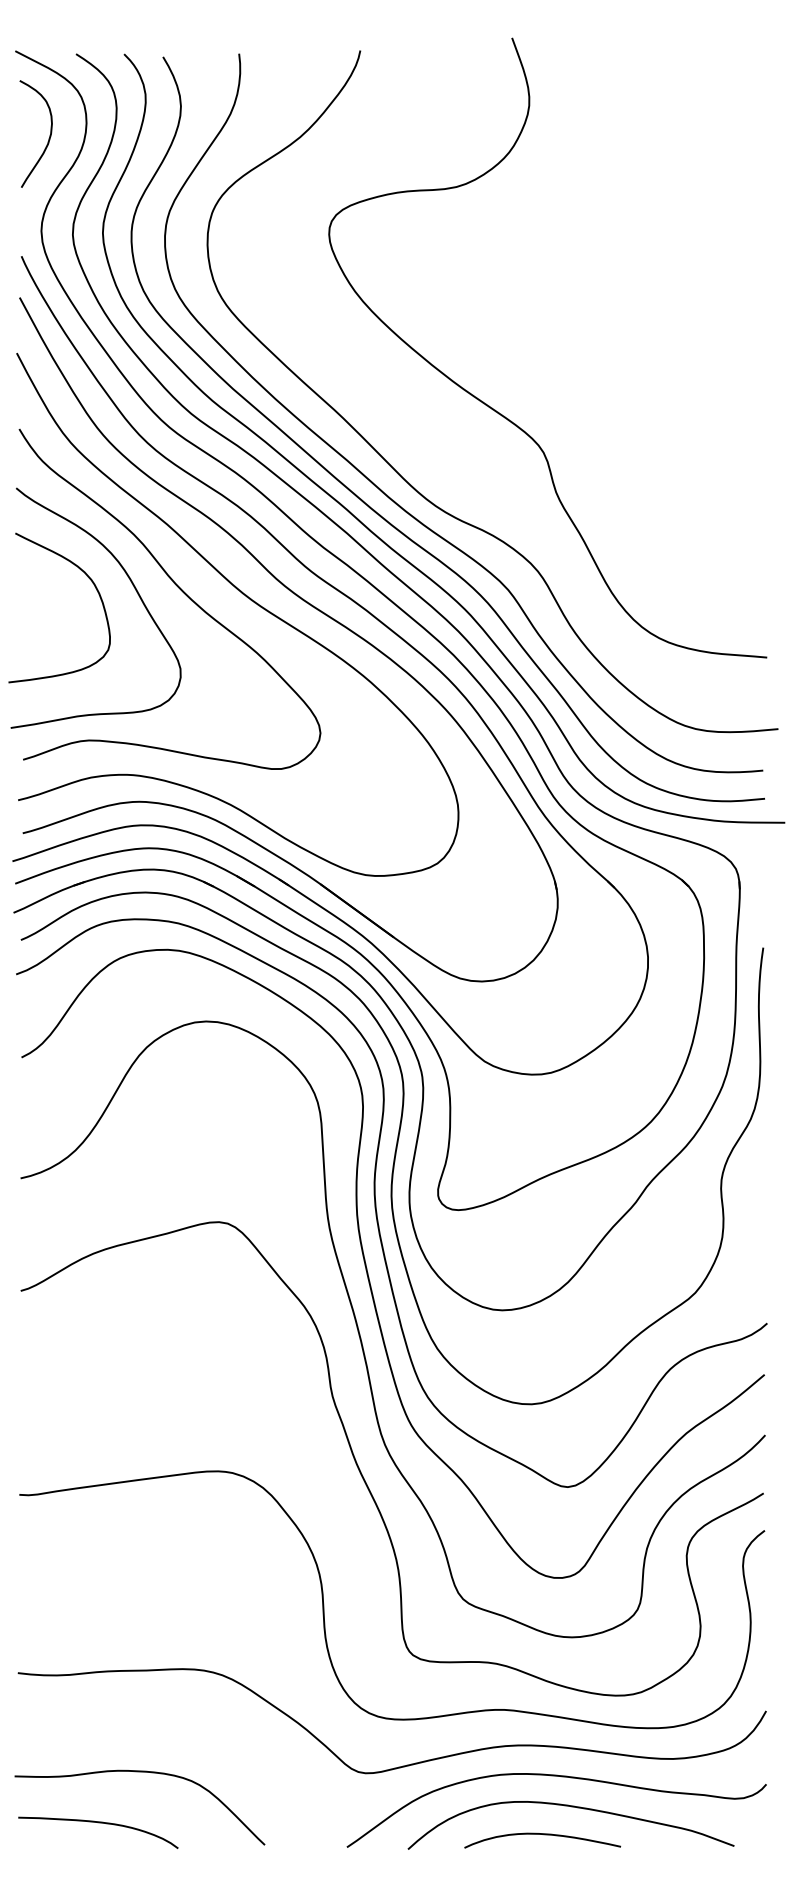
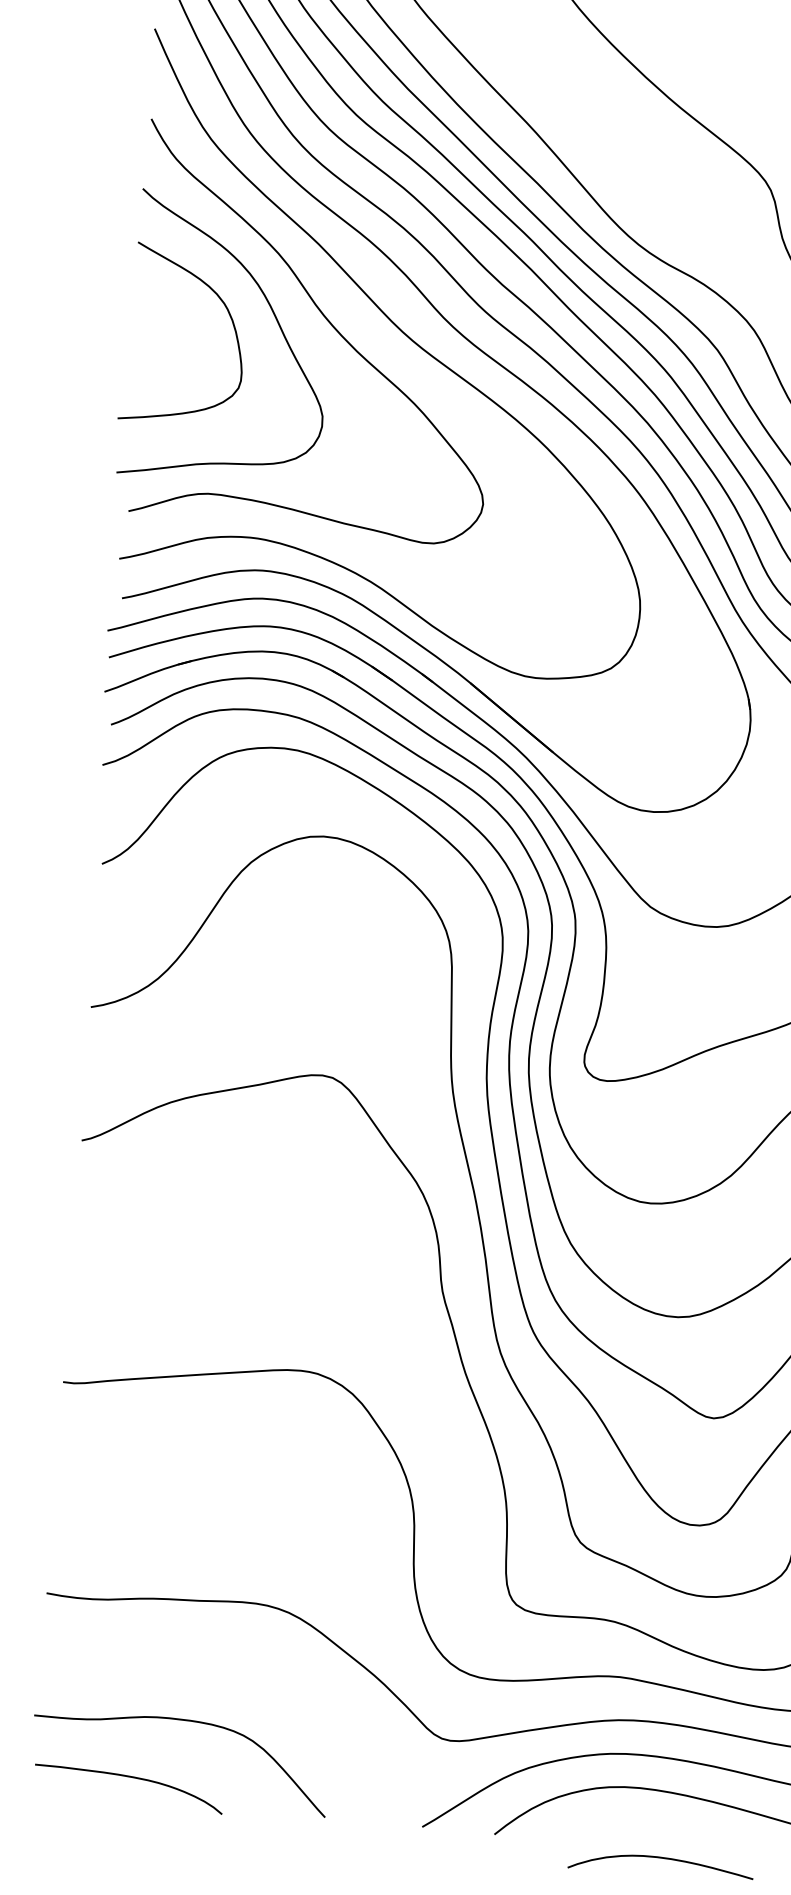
curve: (543, 1835) -> (662, 1859), moved

